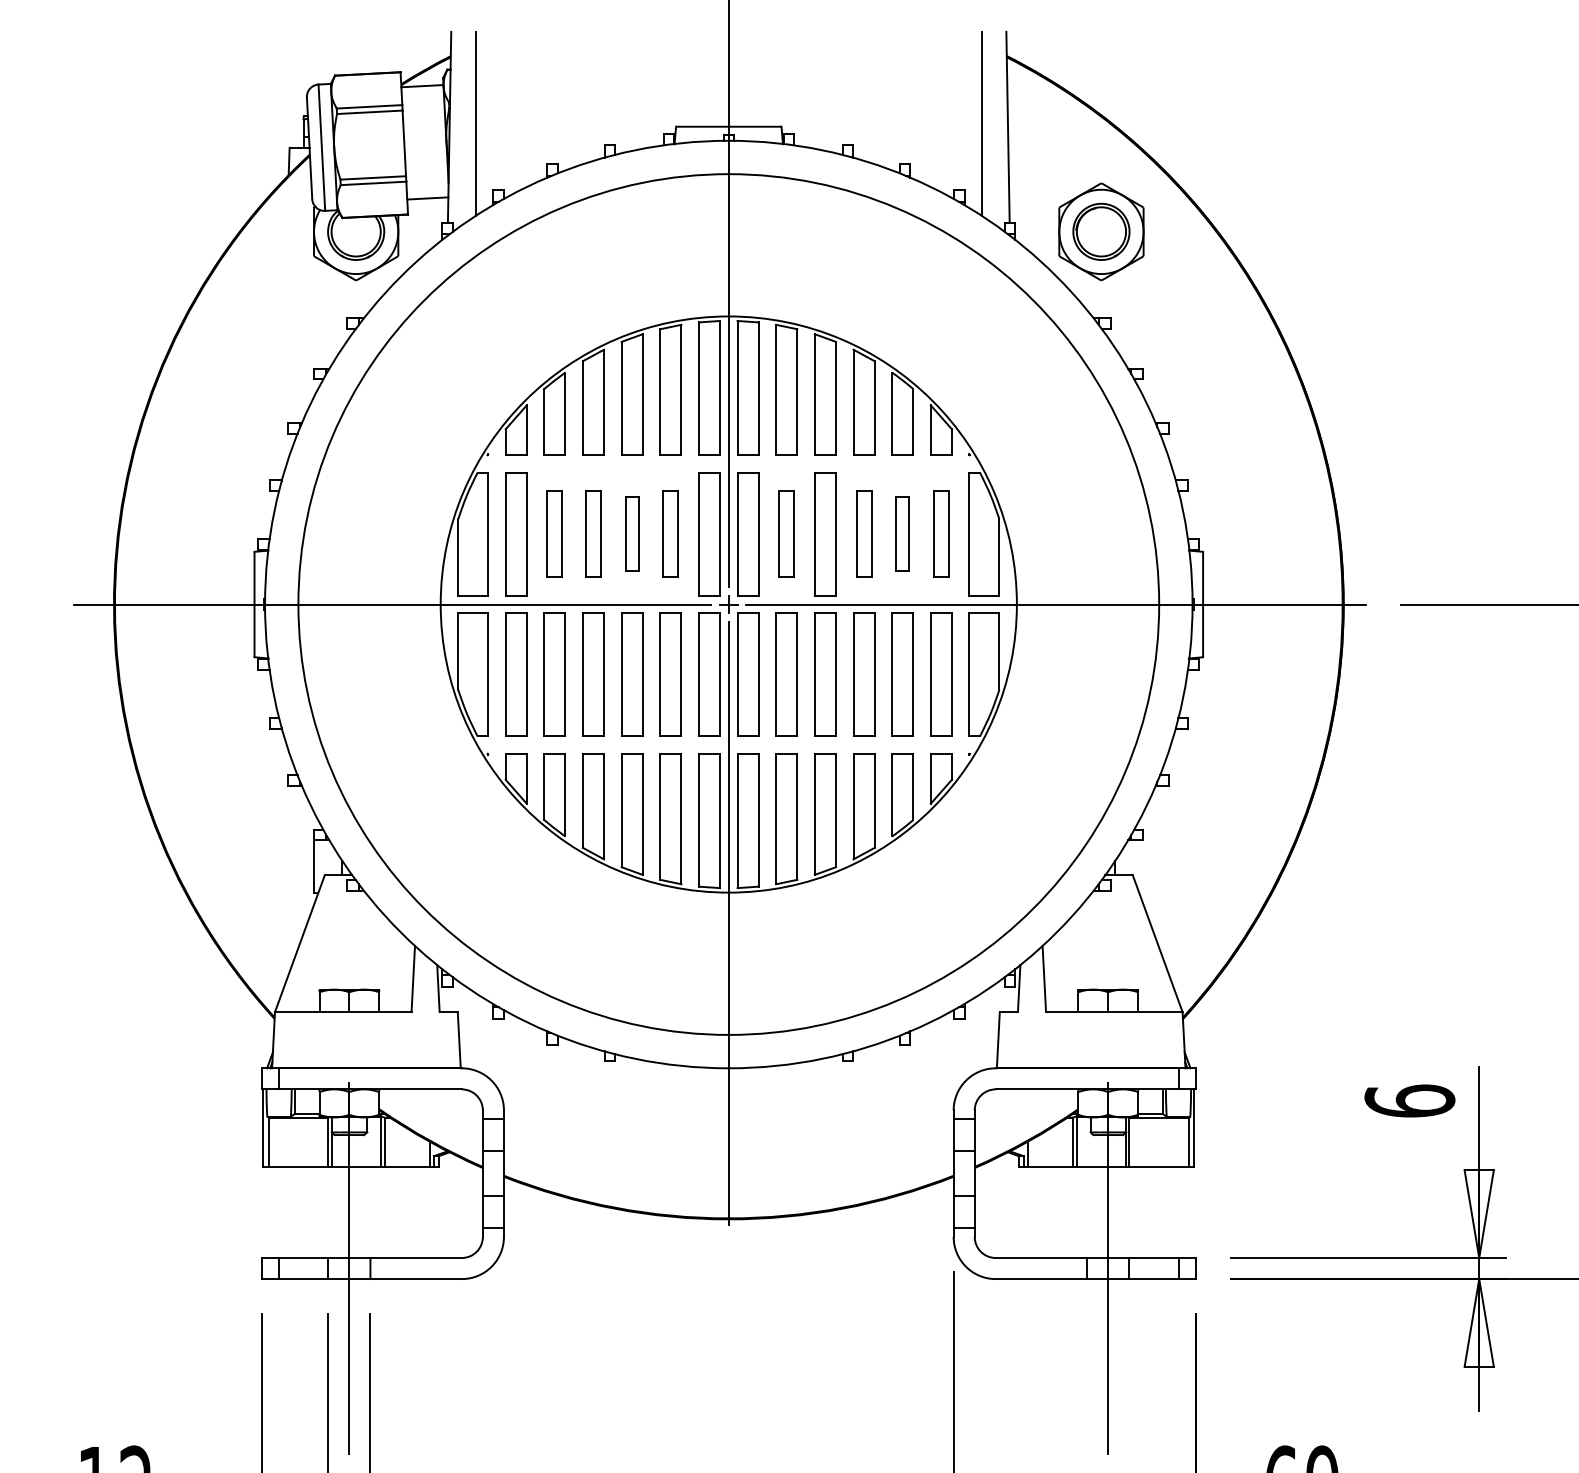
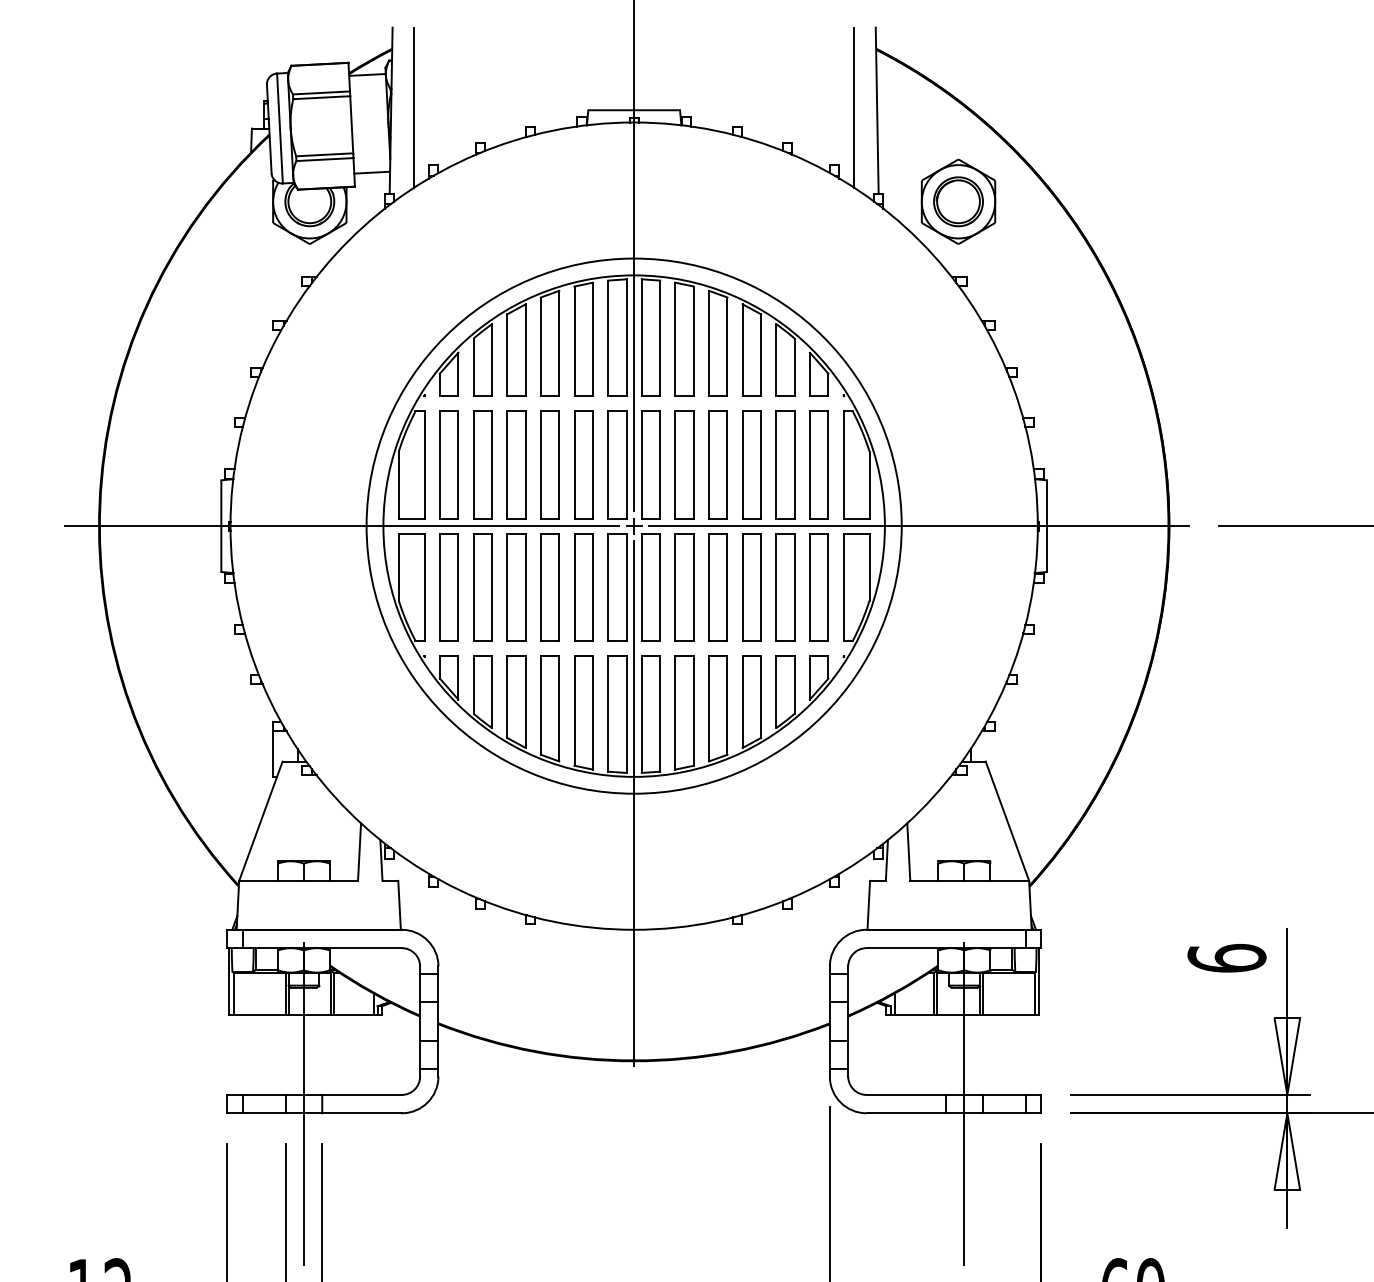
part: (554, 534) -> (482, 465), size x1.43
part: (593, 534) -> (516, 465), size x1.43
part: (632, 534) -> (550, 465), size x1.67
part: (670, 534) -> (583, 465), size x1.43
part: (786, 534) -> (684, 465), size x1.43
part: (864, 534) -> (752, 465), size x1.43
part: (902, 534) -> (785, 465), size x1.67
part: (941, 534) -> (819, 465), size x1.43
circle: (728, 604) -> (633, 526), size x0.71

